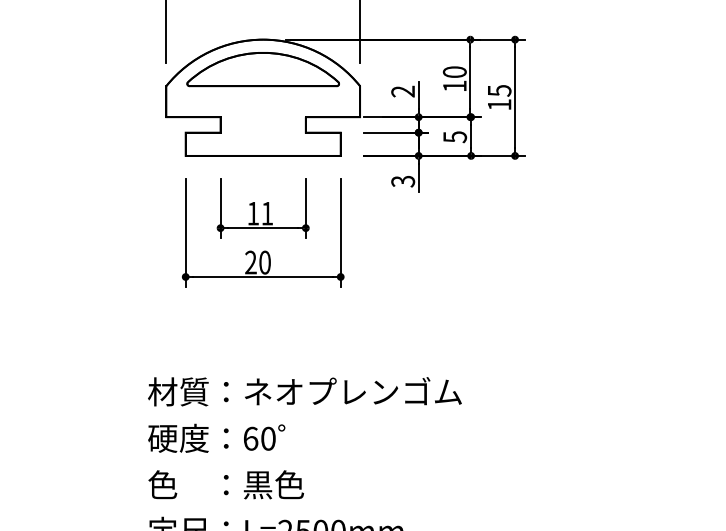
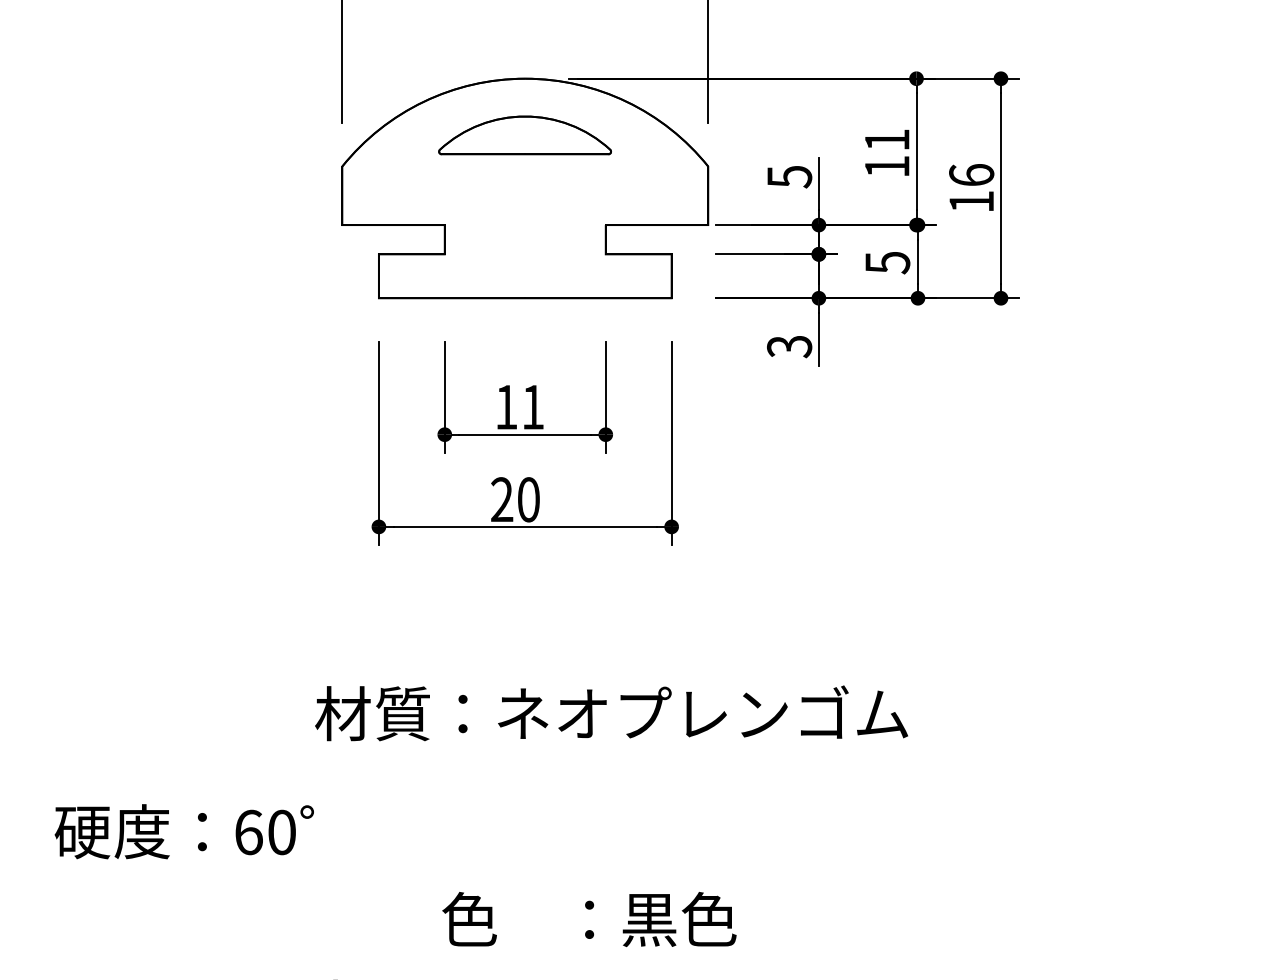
part: (262, 69) -> (523, 135), size x0.6
text: (454, 71) -> (886, 138), 10 -> 11
text: (499, 90) -> (971, 174), 15 -> 16
text: (403, 91) -> (790, 176), 2 -> 5
text: (304, 391) -> (610, 712), moved
text: (216, 437) -> (183, 830), moved
text: (225, 484) -> (588, 918), moved

